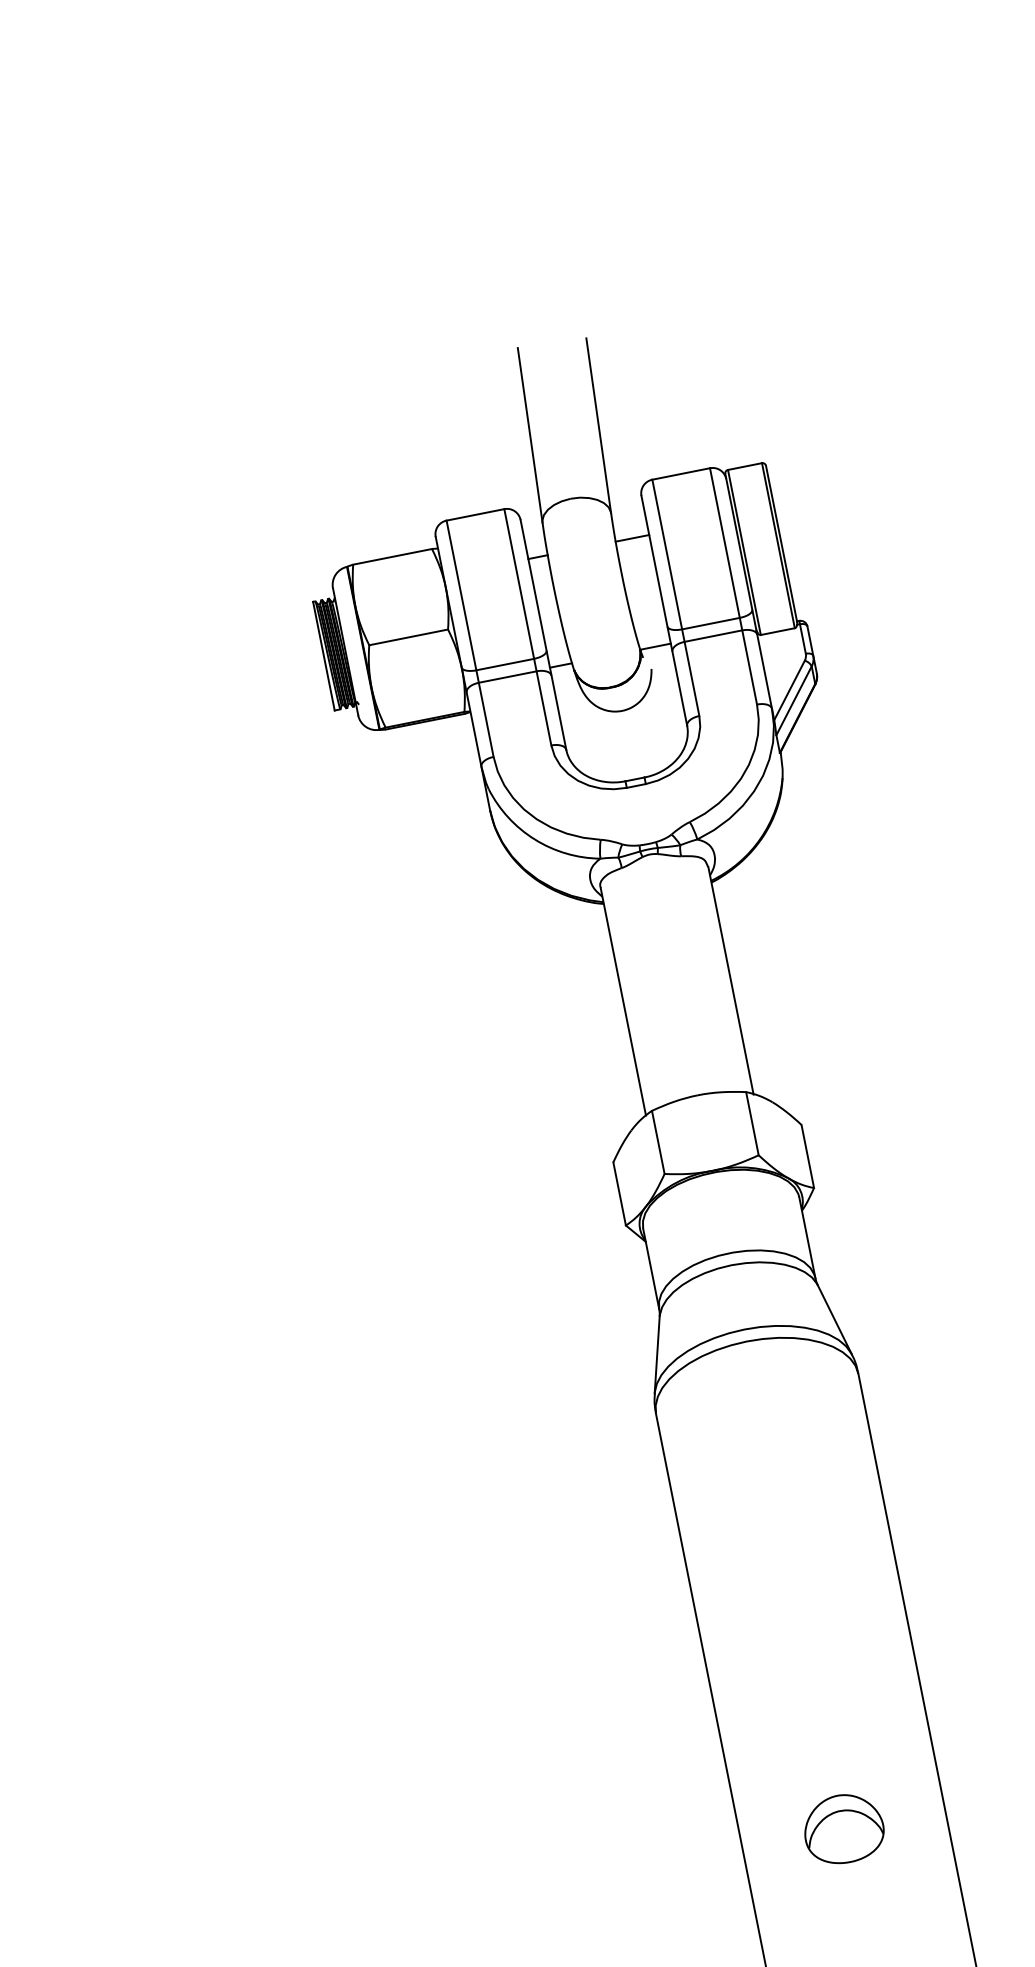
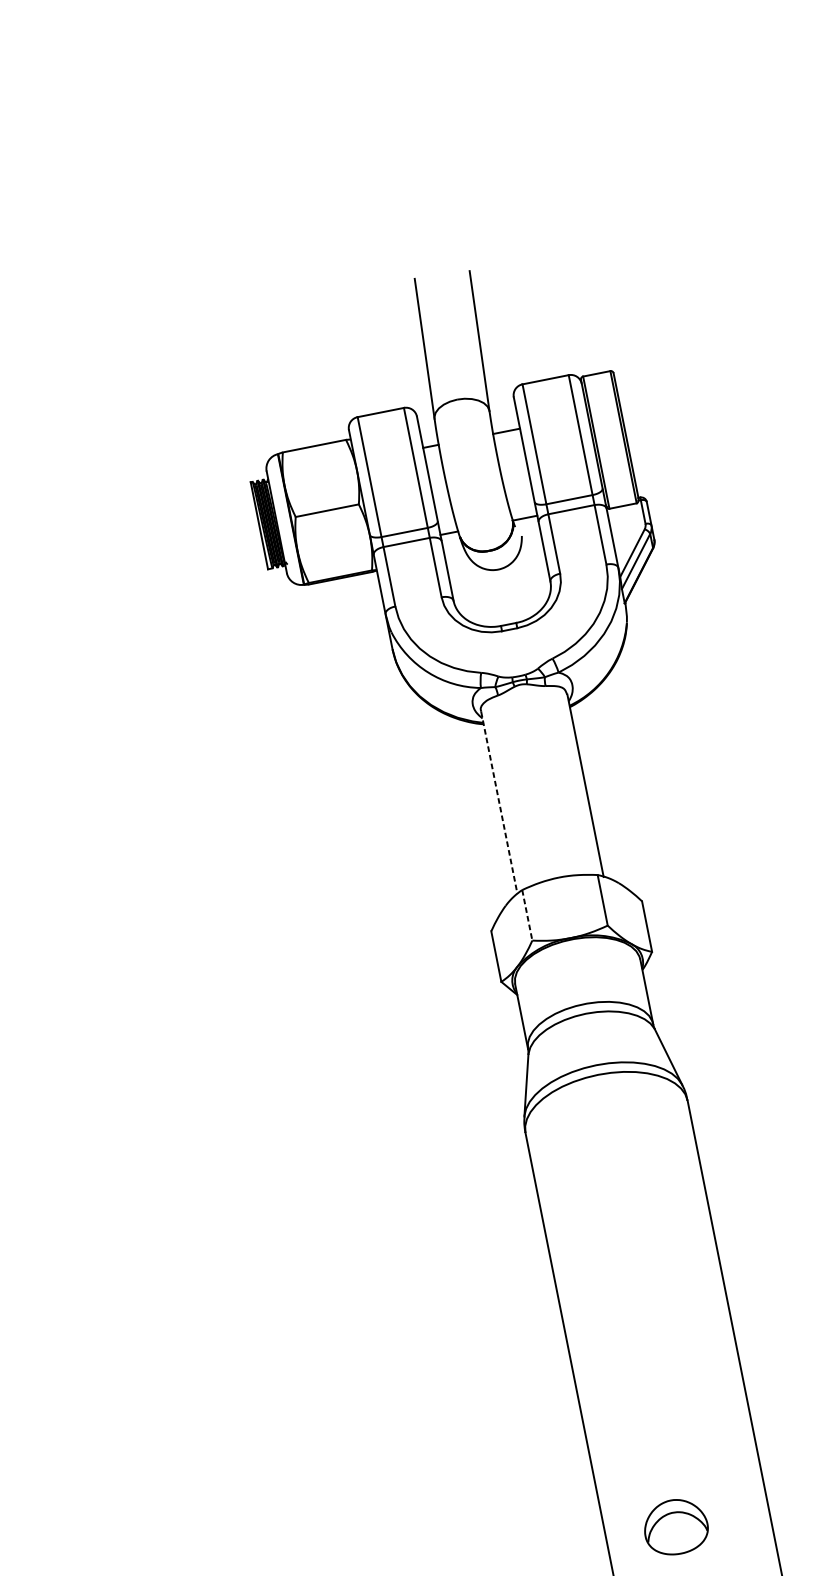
line: (623, 1002) -> (499, 803), solid -> dashed
line: (658, 1142) -> (527, 915), solid -> dashed
part: (844, 1829) -> (676, 1527), moved

